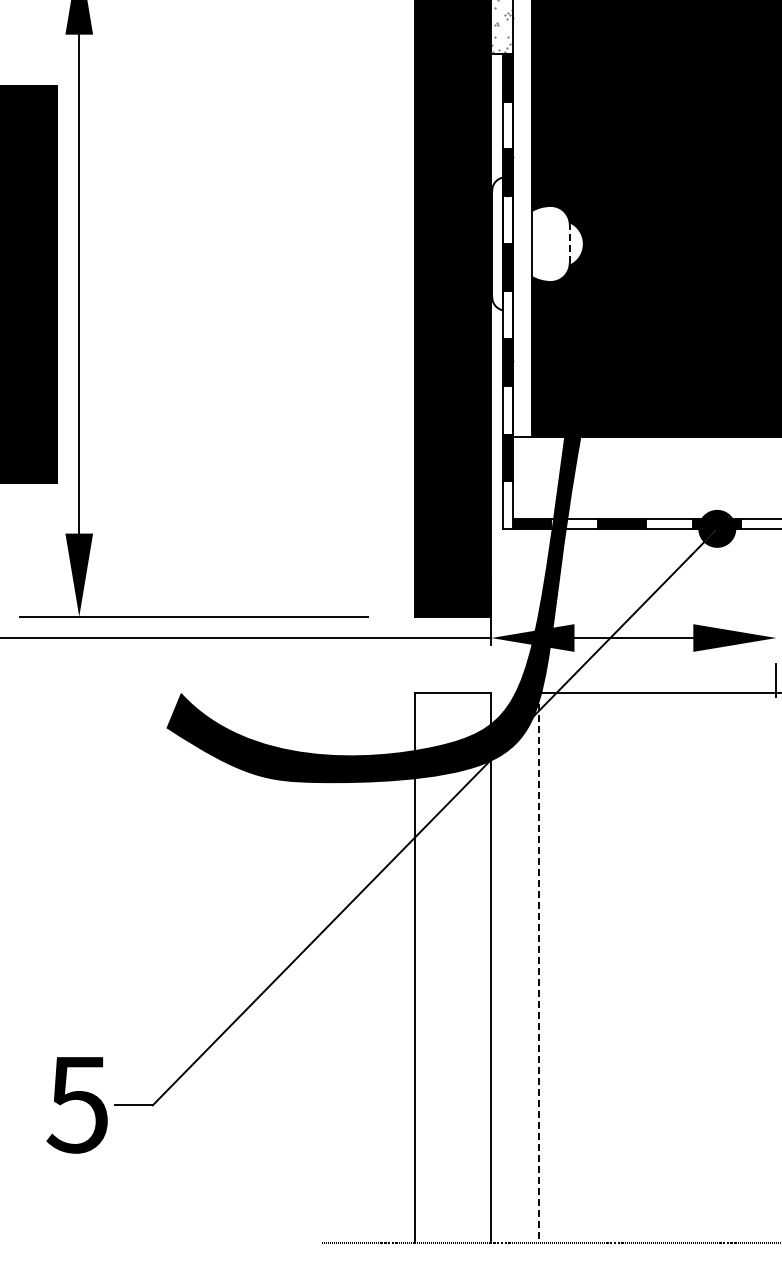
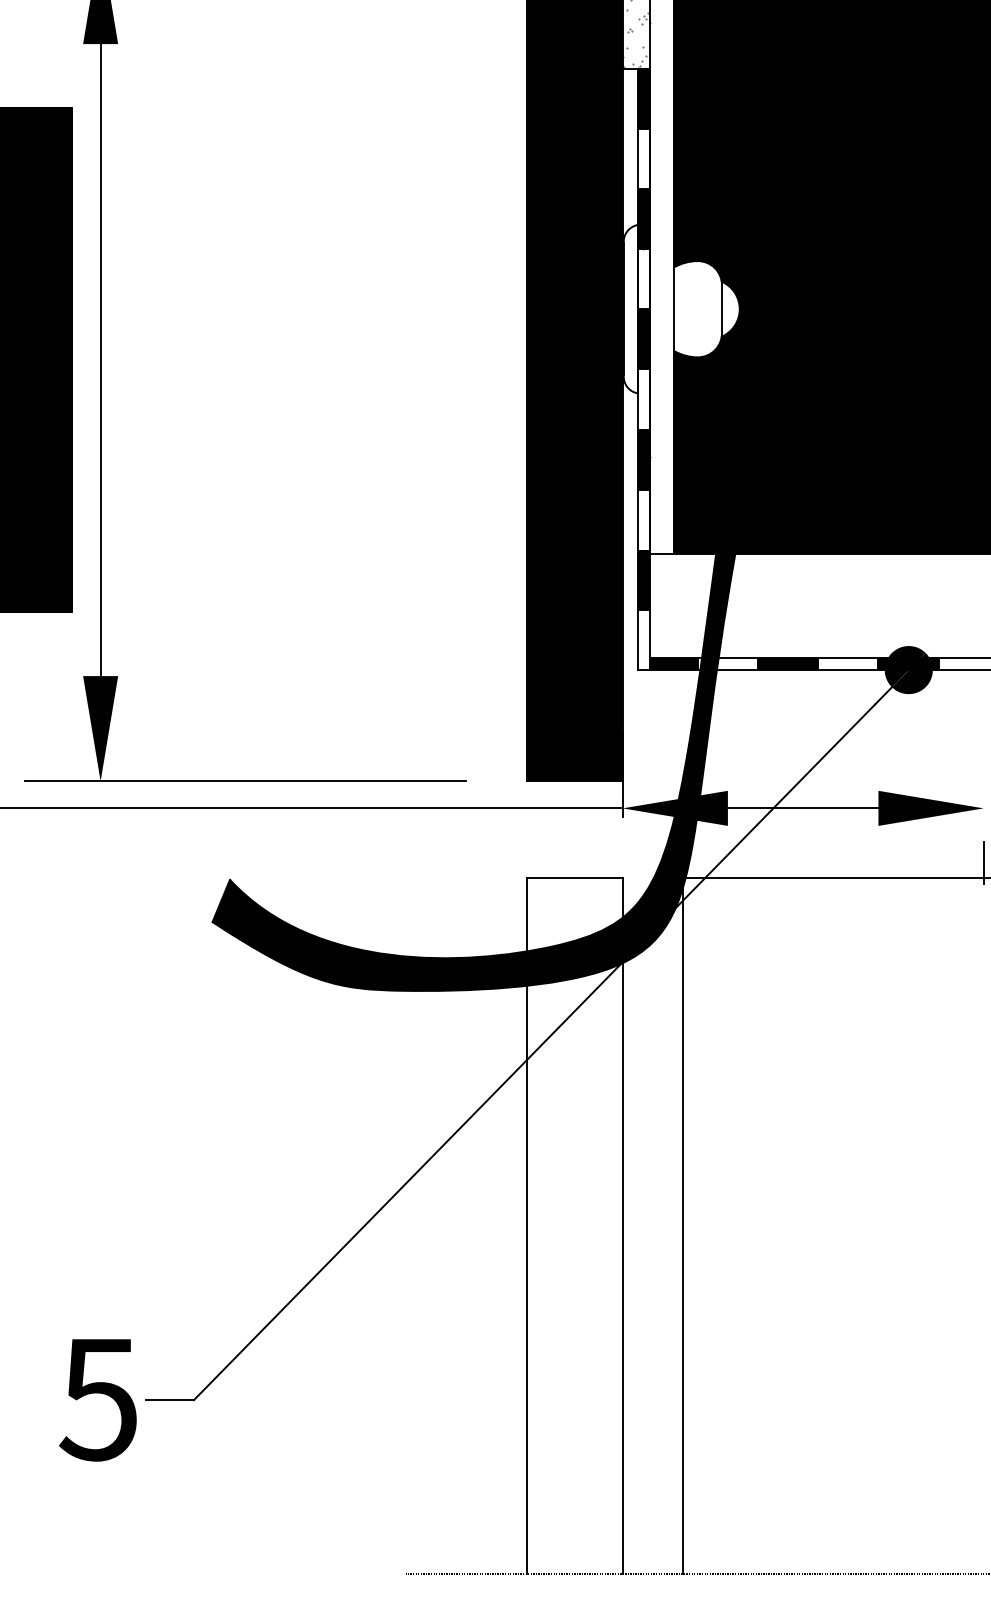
line: (569, 243) -> (721, 308), dashed -> solid
line: (539, 967) -> (683, 1225), dashed -> solid

